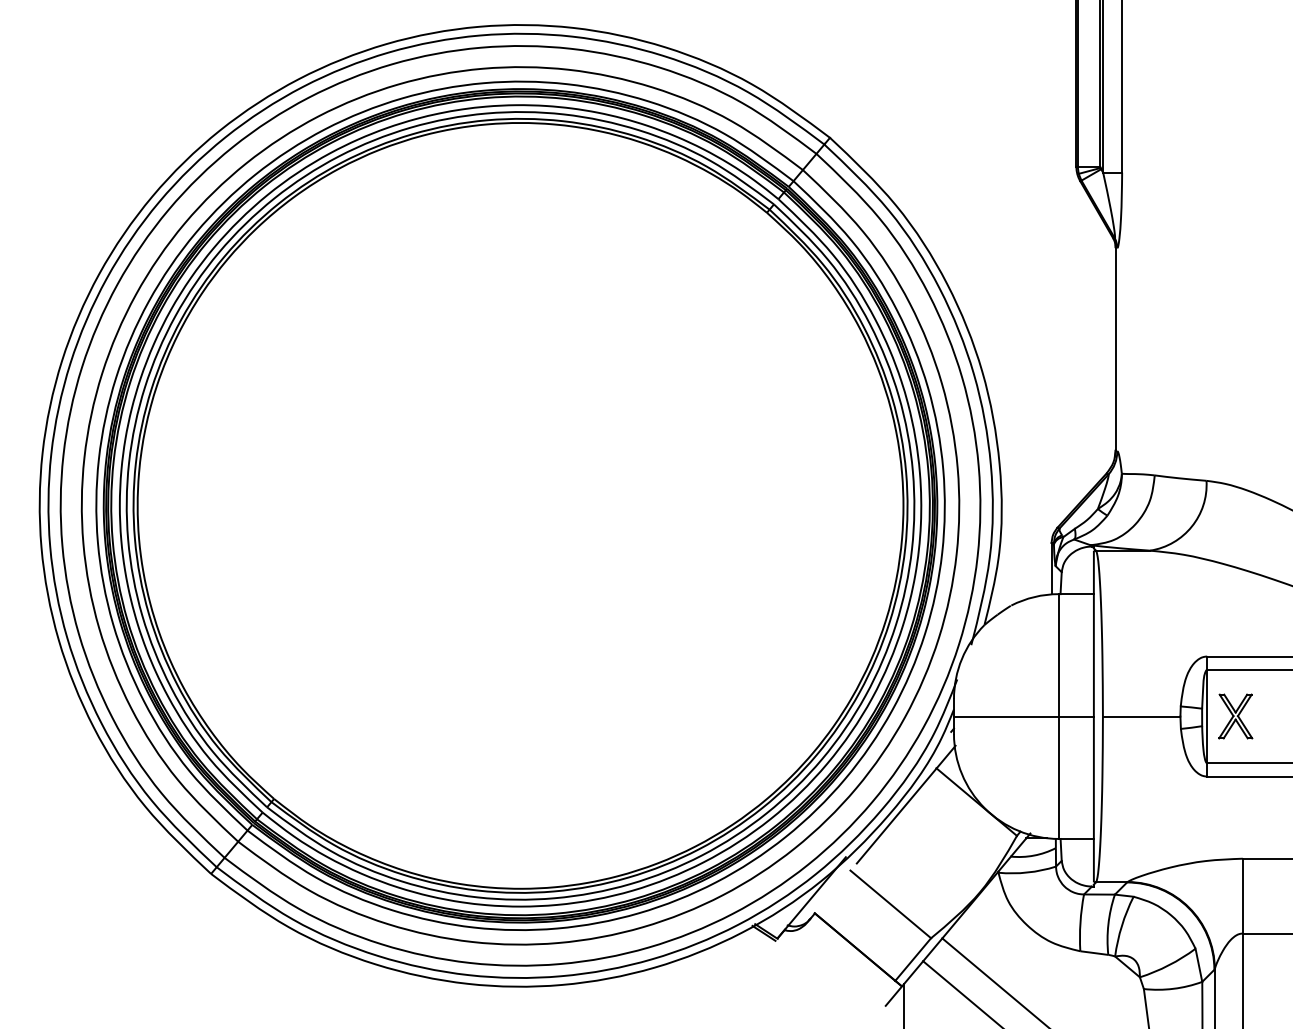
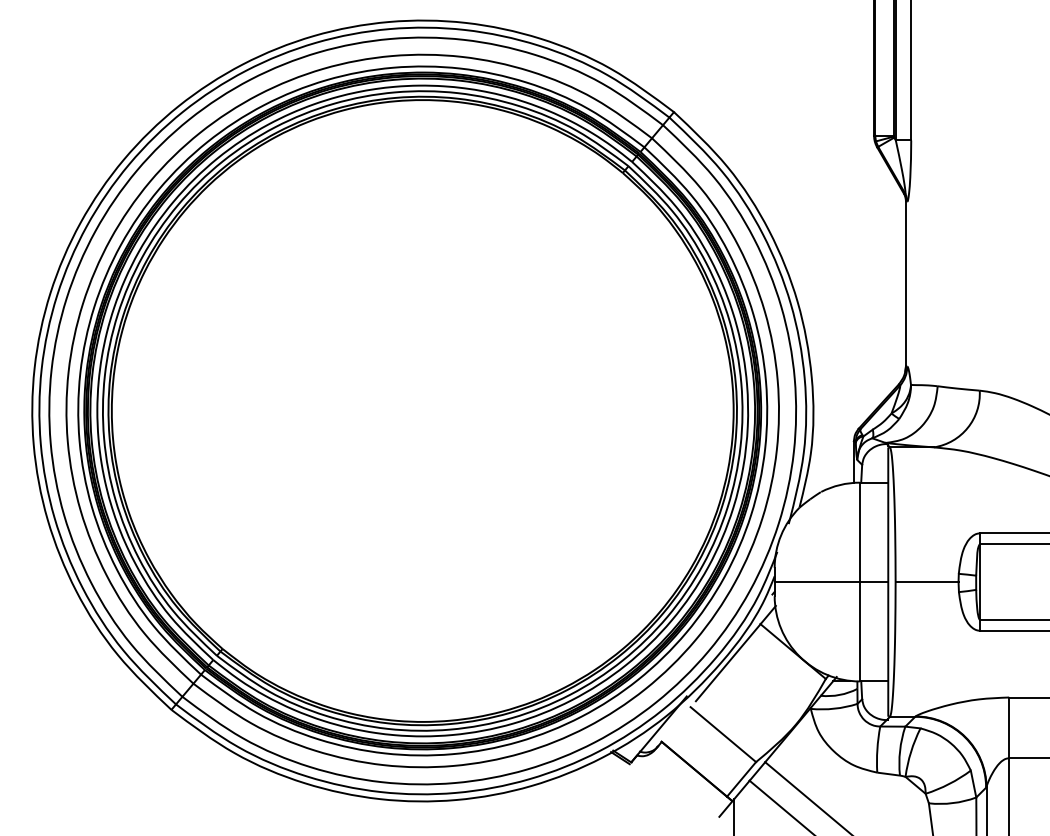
part: (1235, 716) -> (1003, 582), removed

